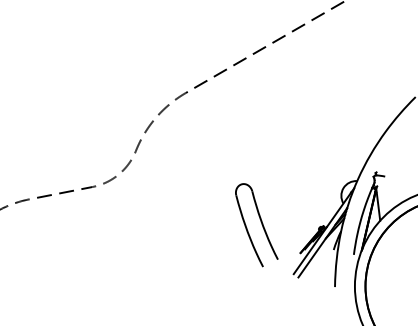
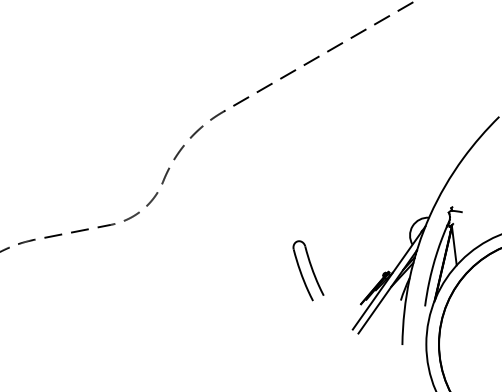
part: (256, 225) -> (308, 271), size x0.6

